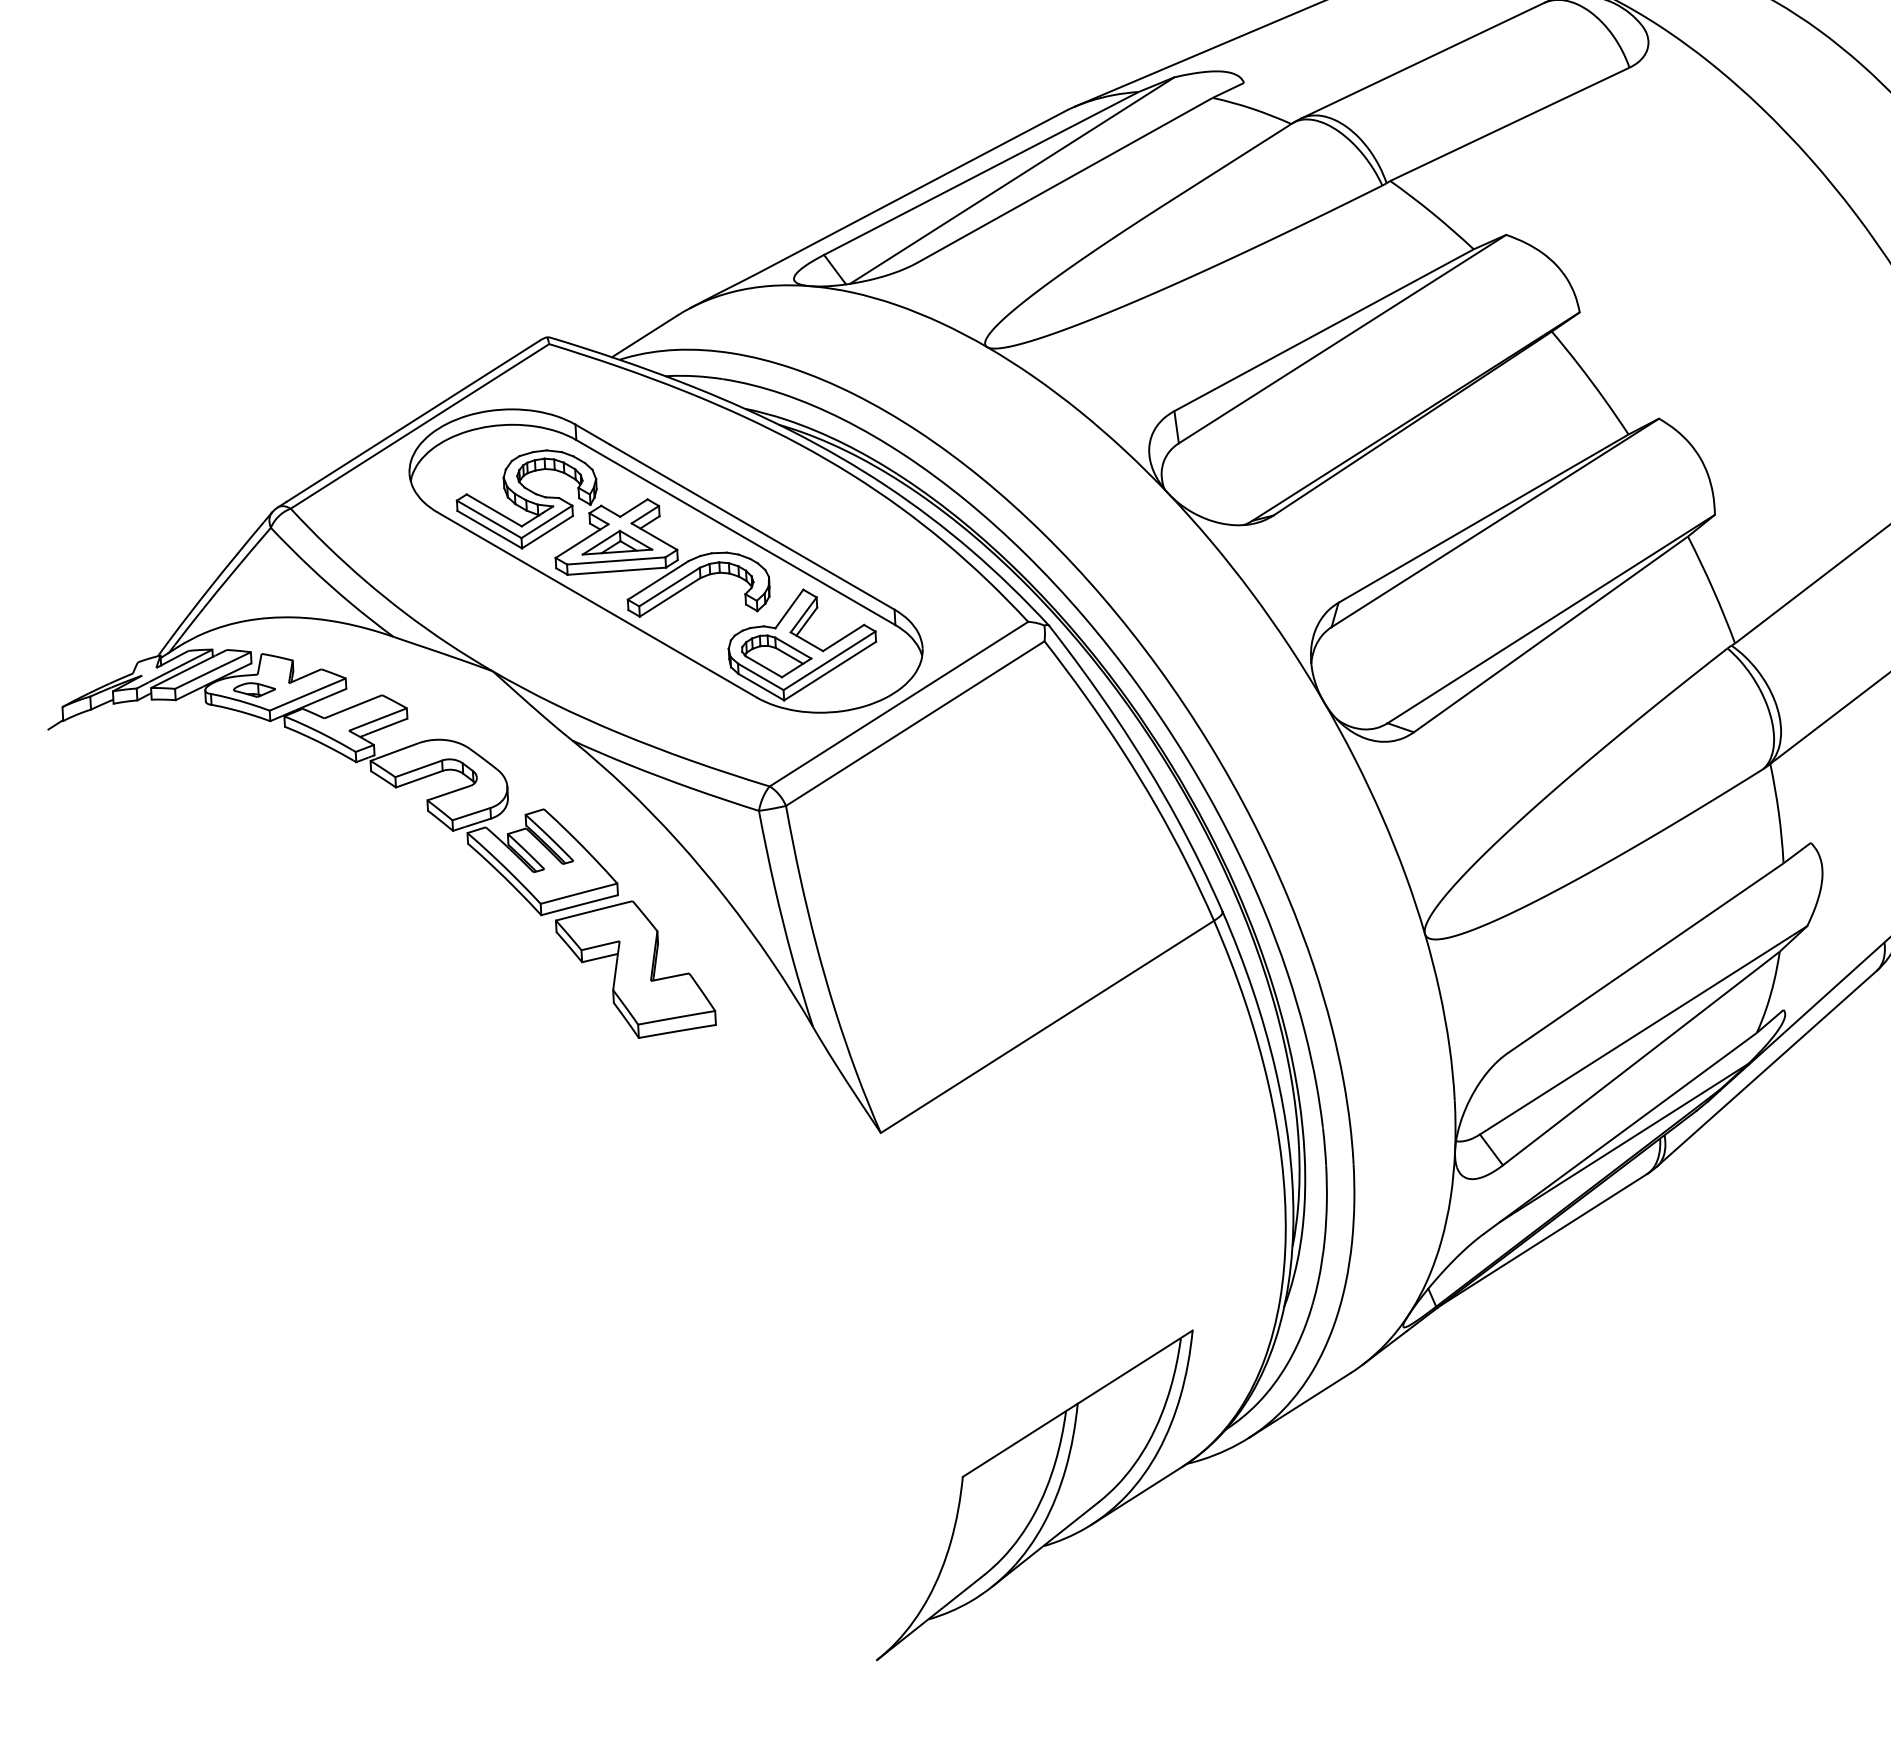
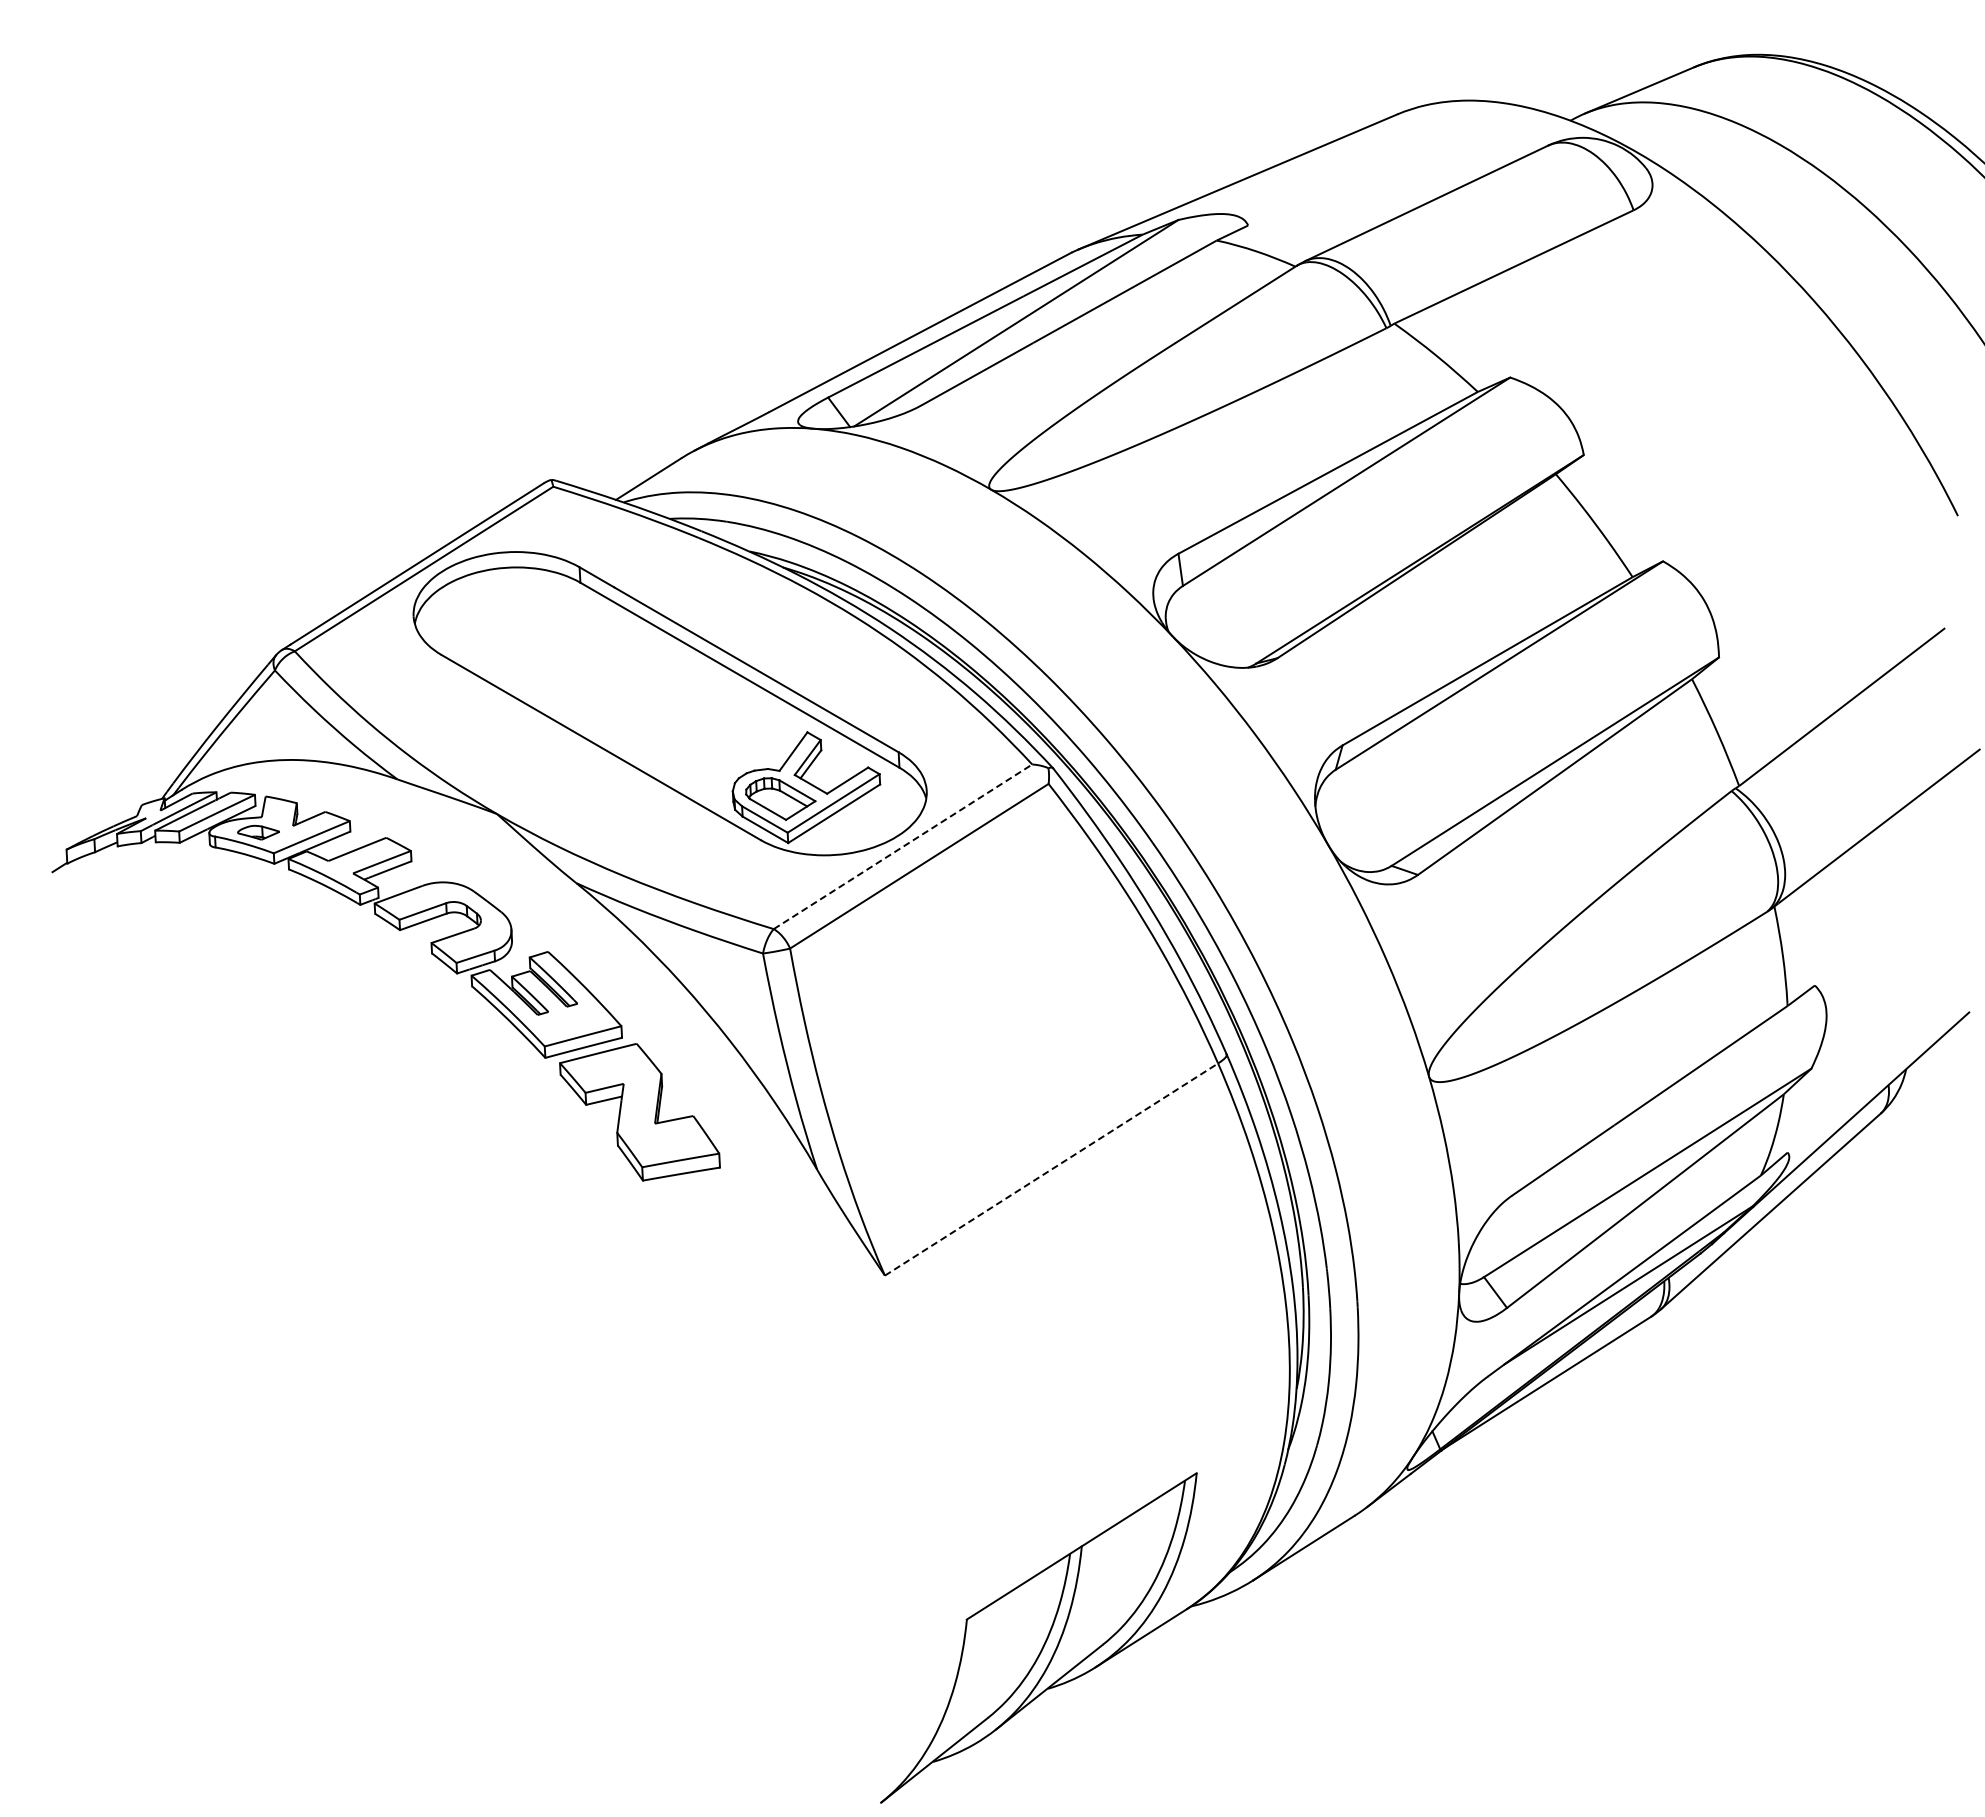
part: (612, 533) -> (616, 676), removed
line: (899, 703) -> (903, 846), solid -> dashed
line: (1047, 1026) -> (1051, 1169), solid -> dashed

